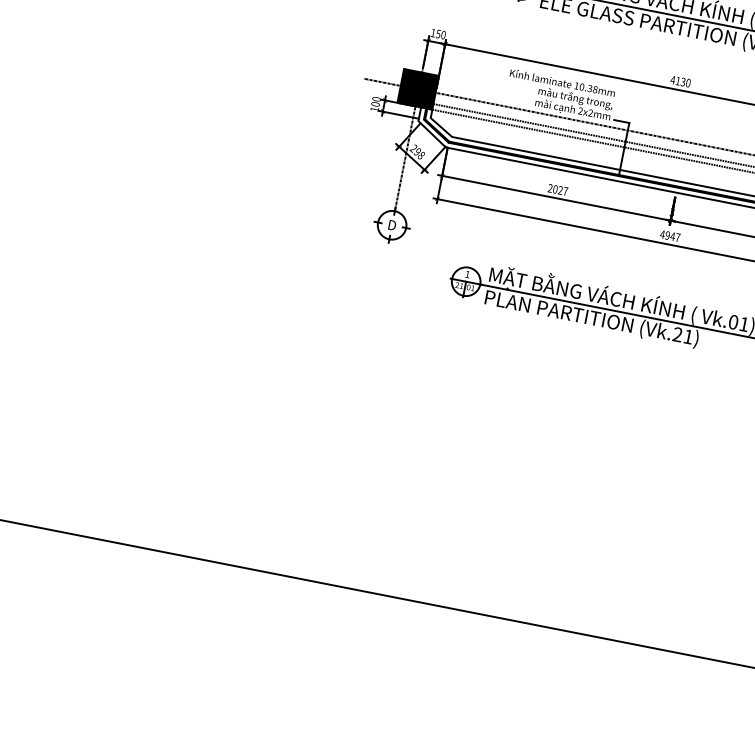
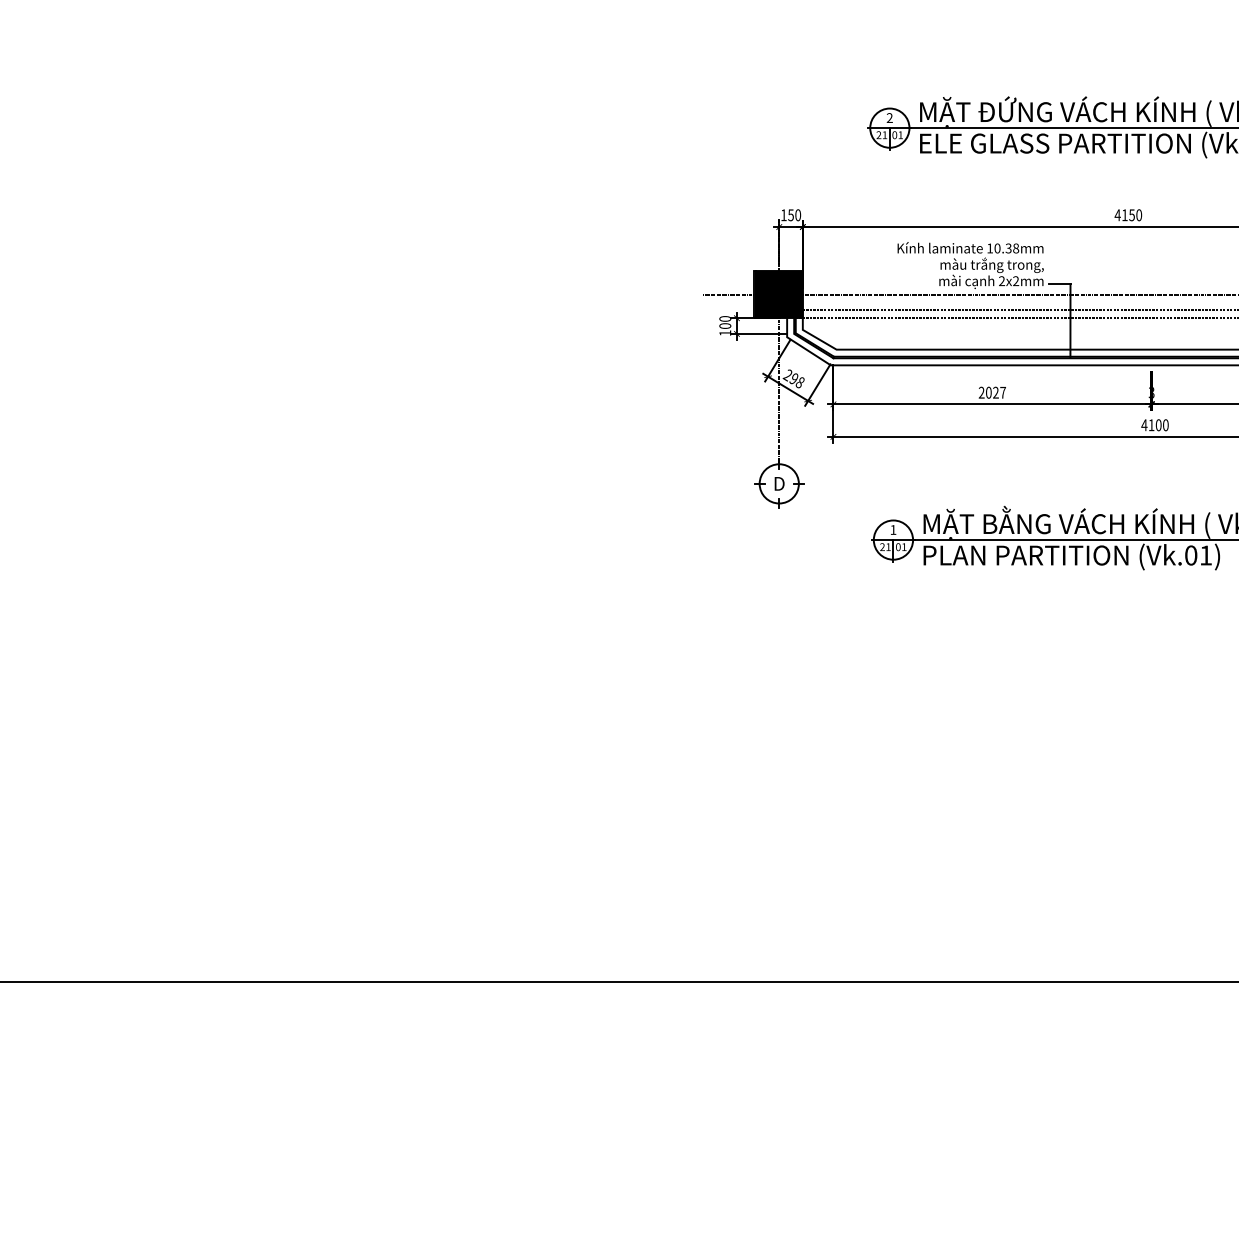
text: (682, 81) -> (1131, 214), 4130 -> 4150
text: (672, 236) -> (1158, 425), 4947 -> 4100
text: (677, 334) -> (1191, 555), (Vk.21) -> (Vk.01)

